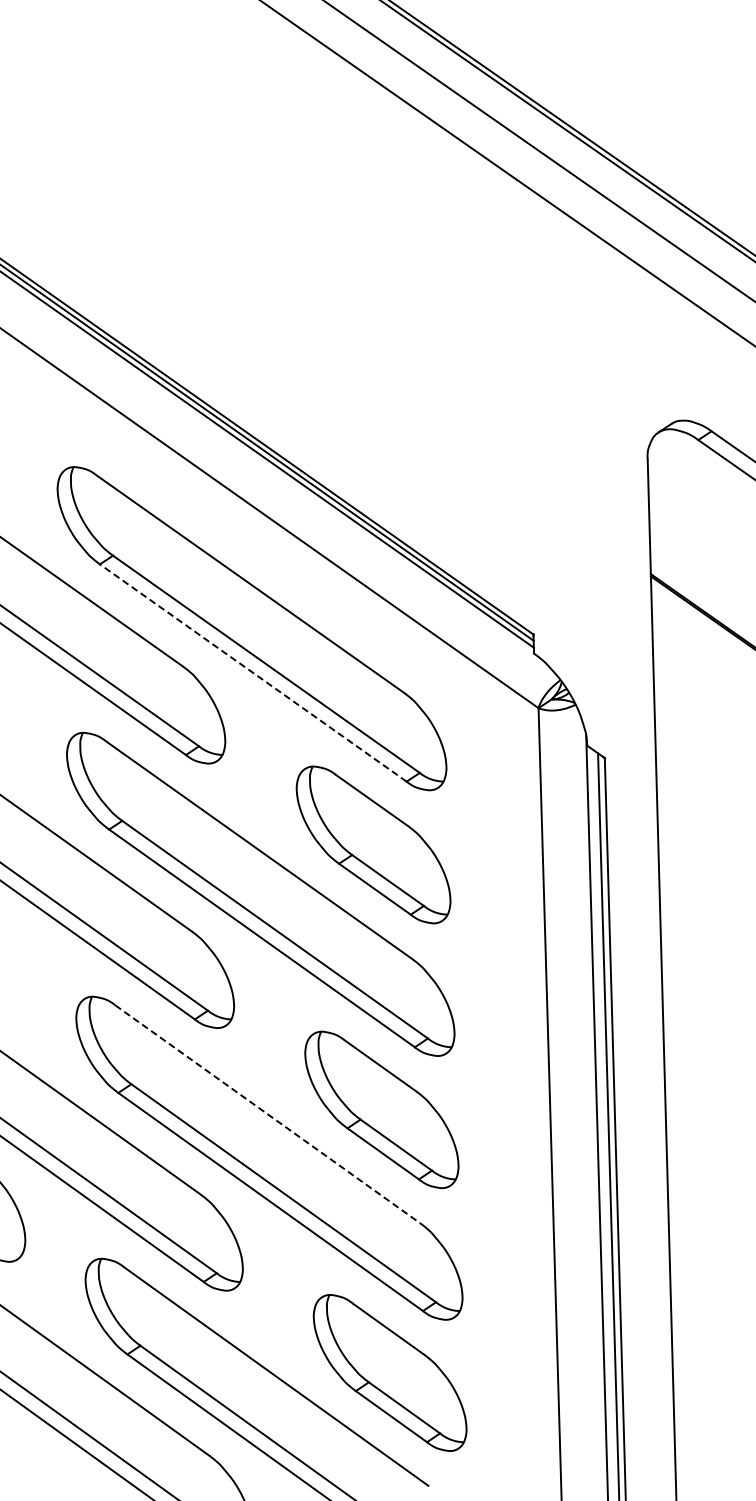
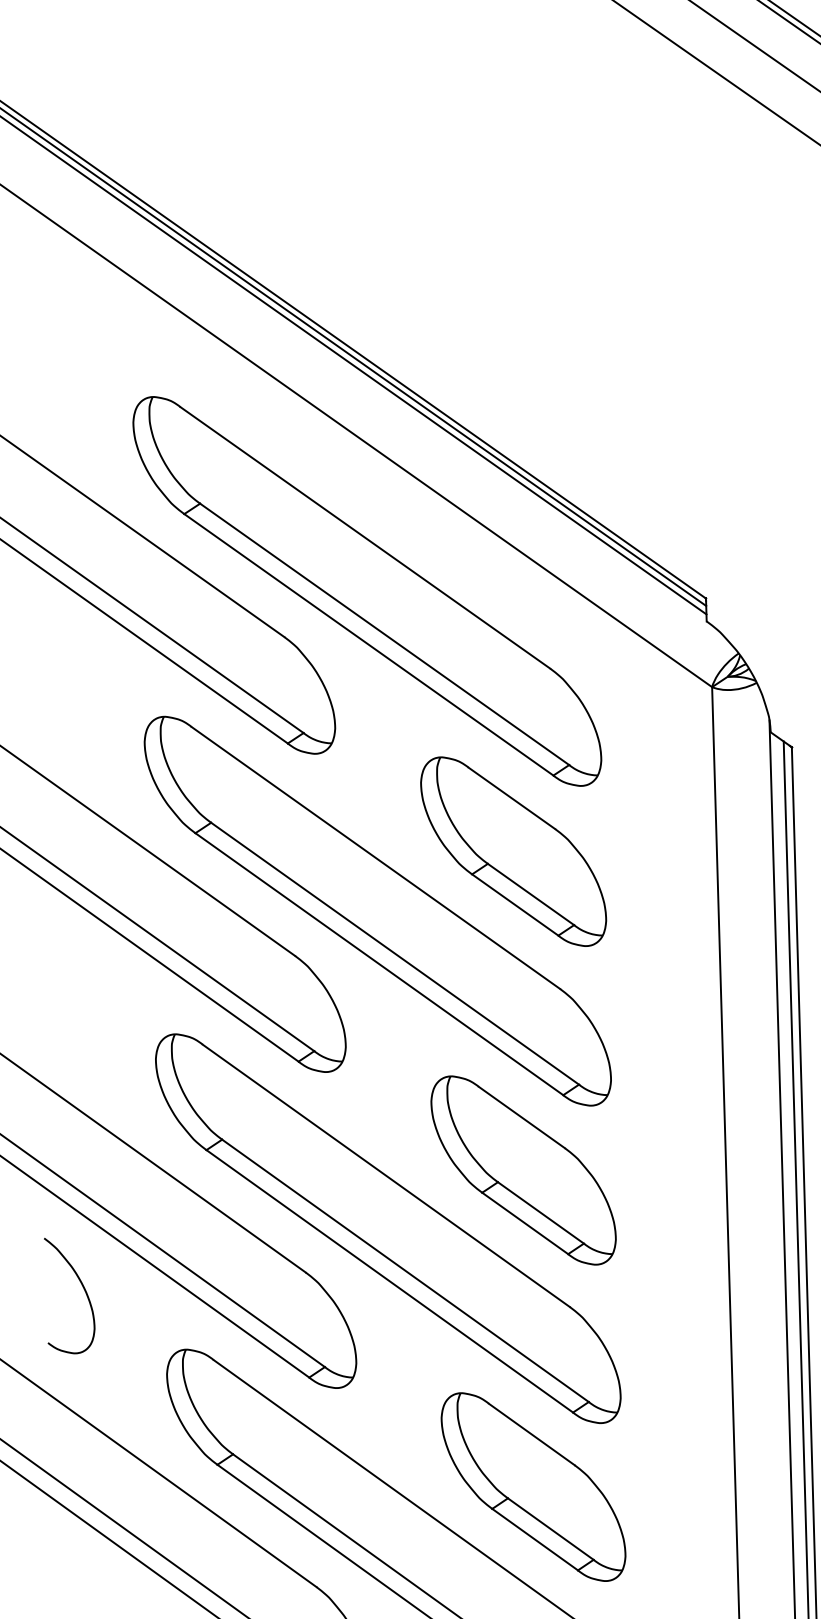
line: (253, 673) -> (369, 645), dashed -> solid
line: (268, 1114) -> (387, 1176), dashed -> solid

